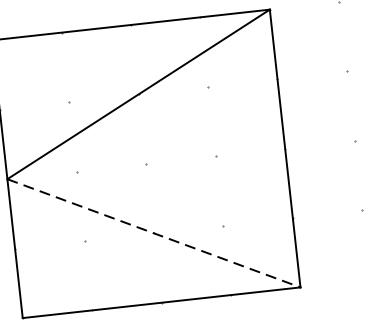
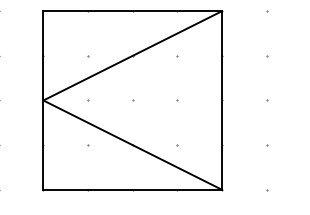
line: (153, 233) -> (132, 145), dashed -> solid

